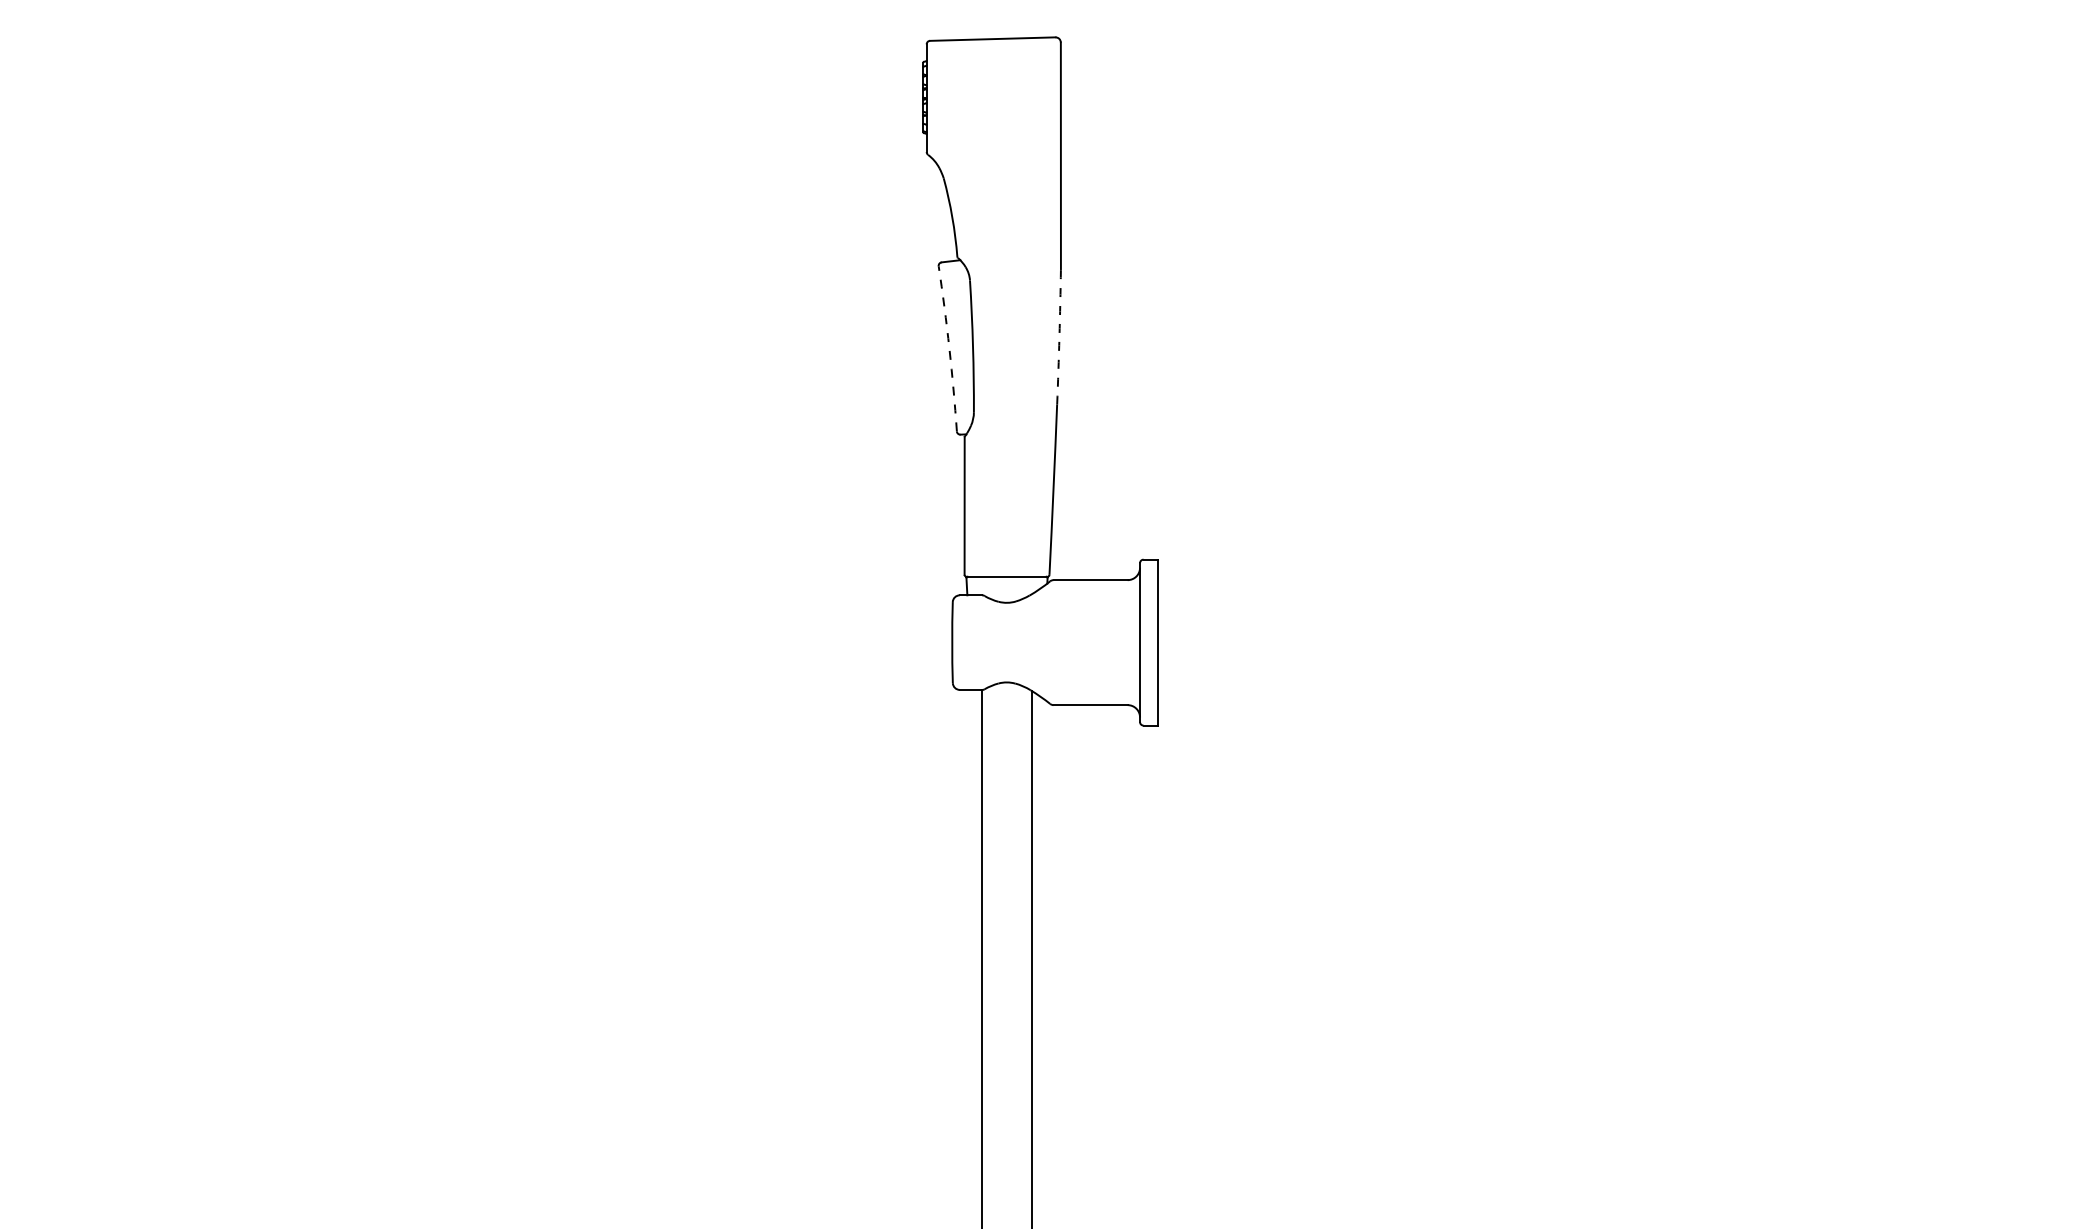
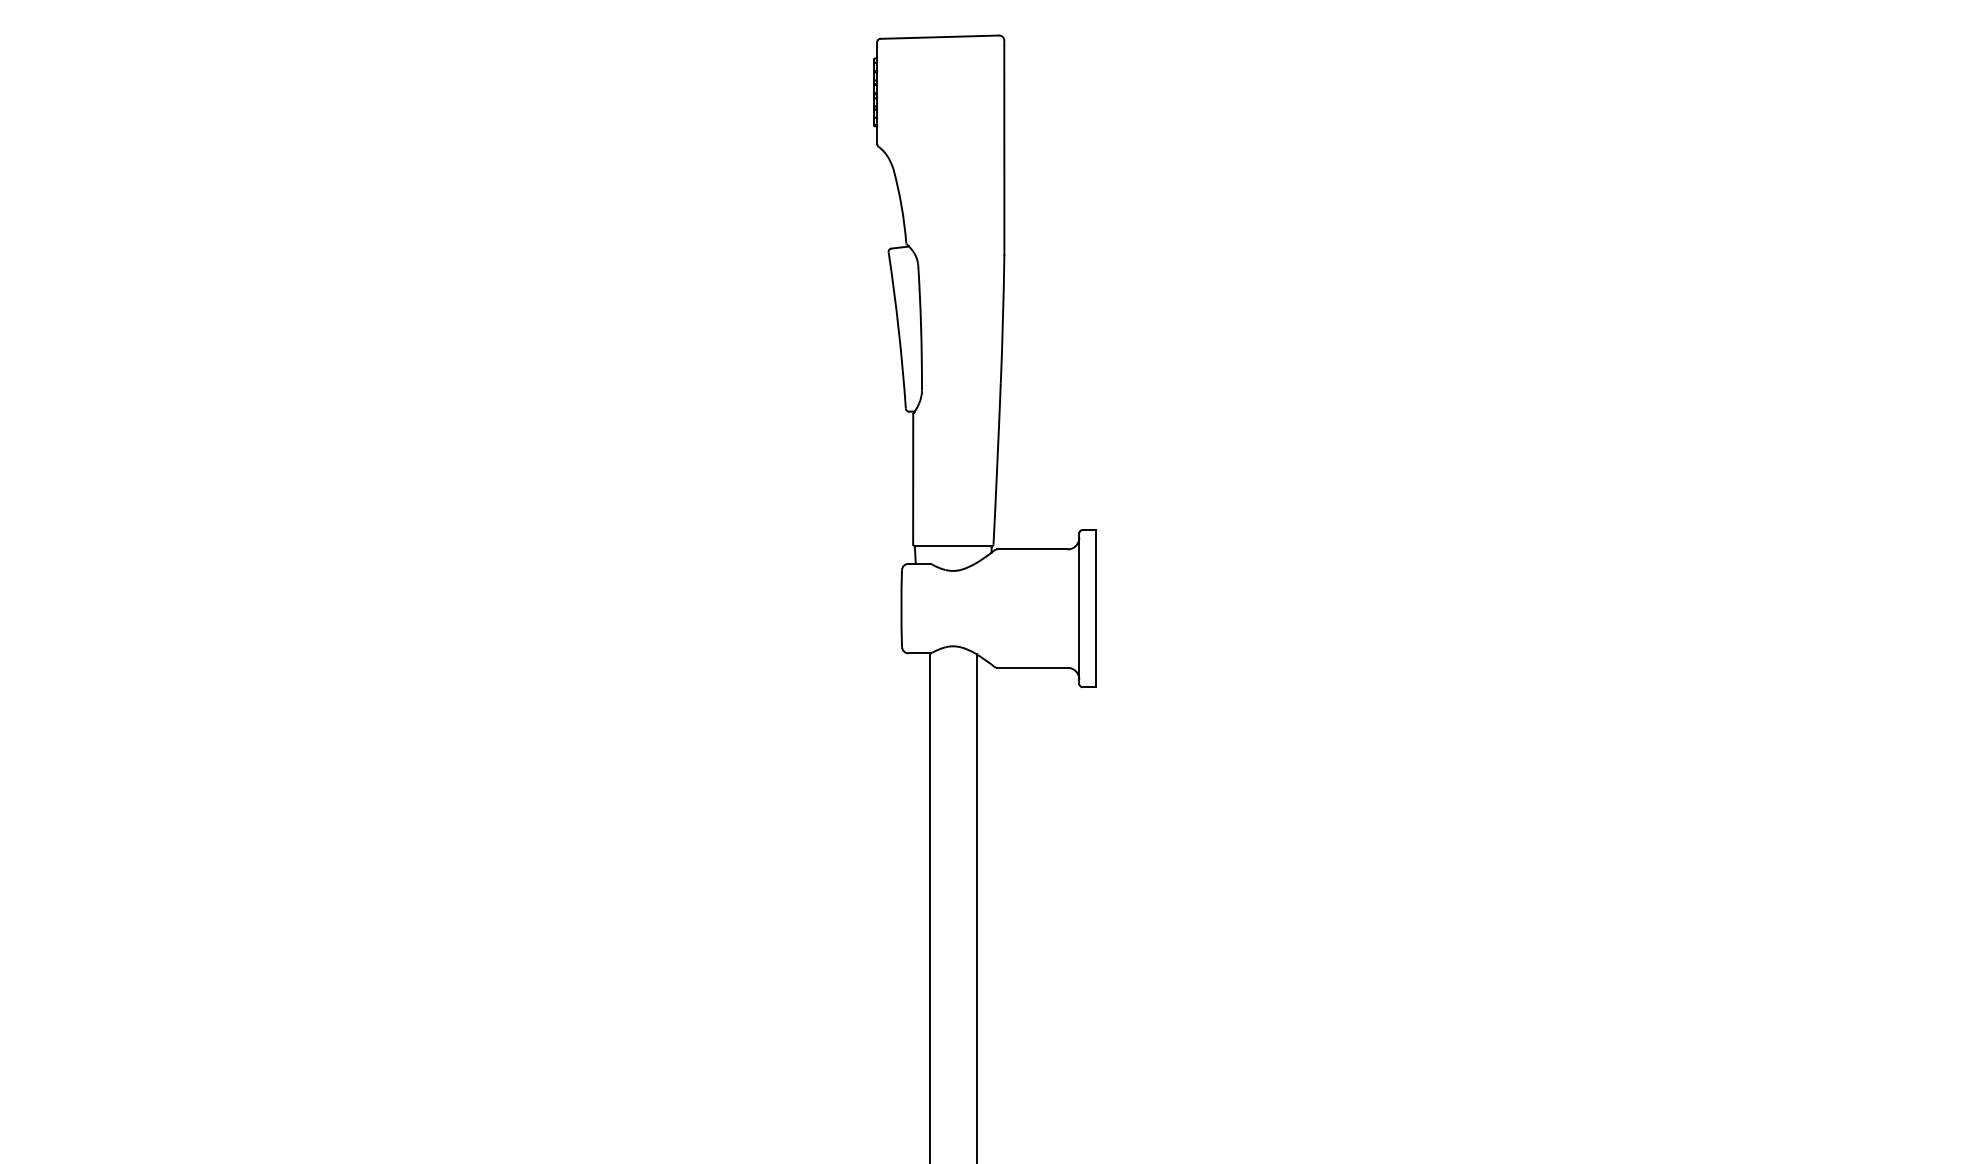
arc: (1058, 337) -> (1002, 319), dashed -> solid
arc: (949, 348) -> (898, 330), dashed -> solid

